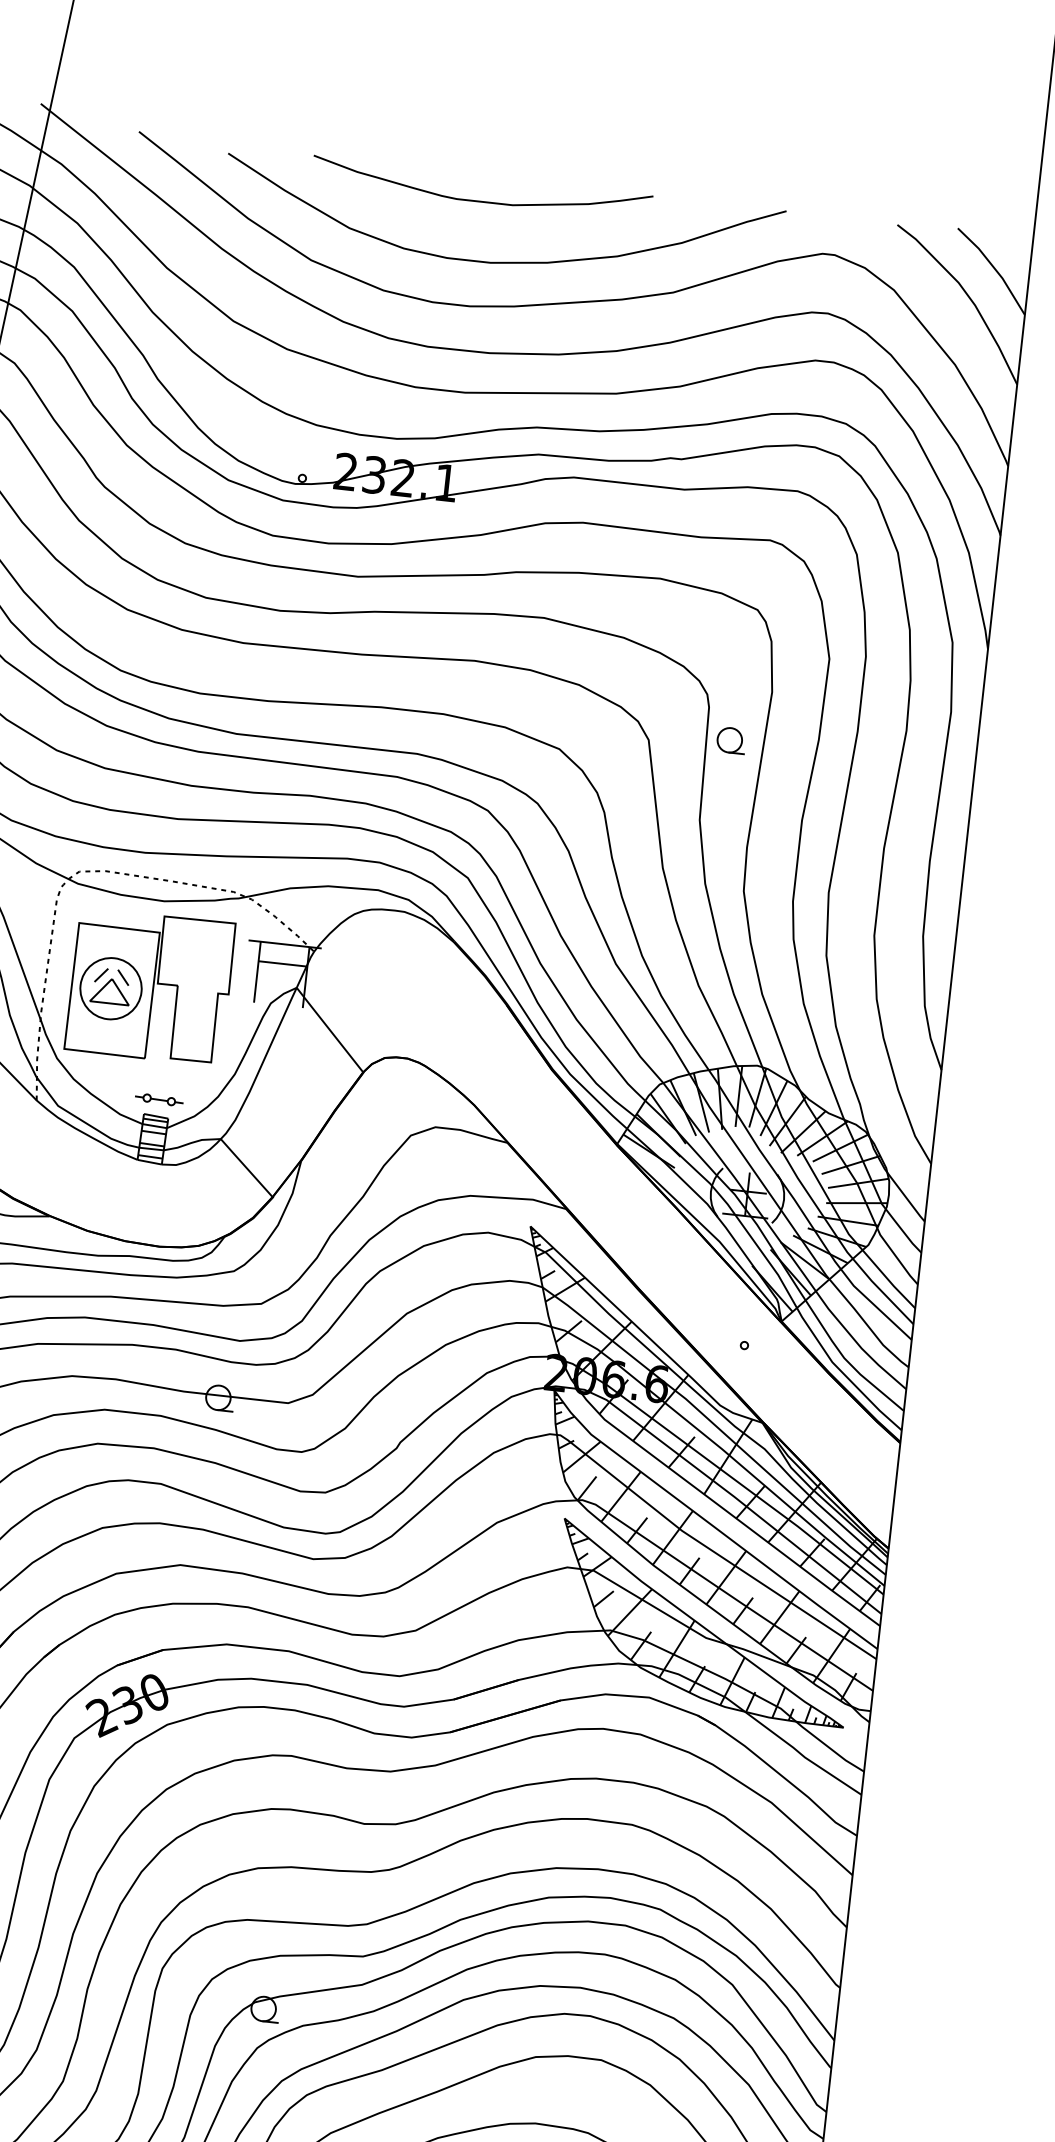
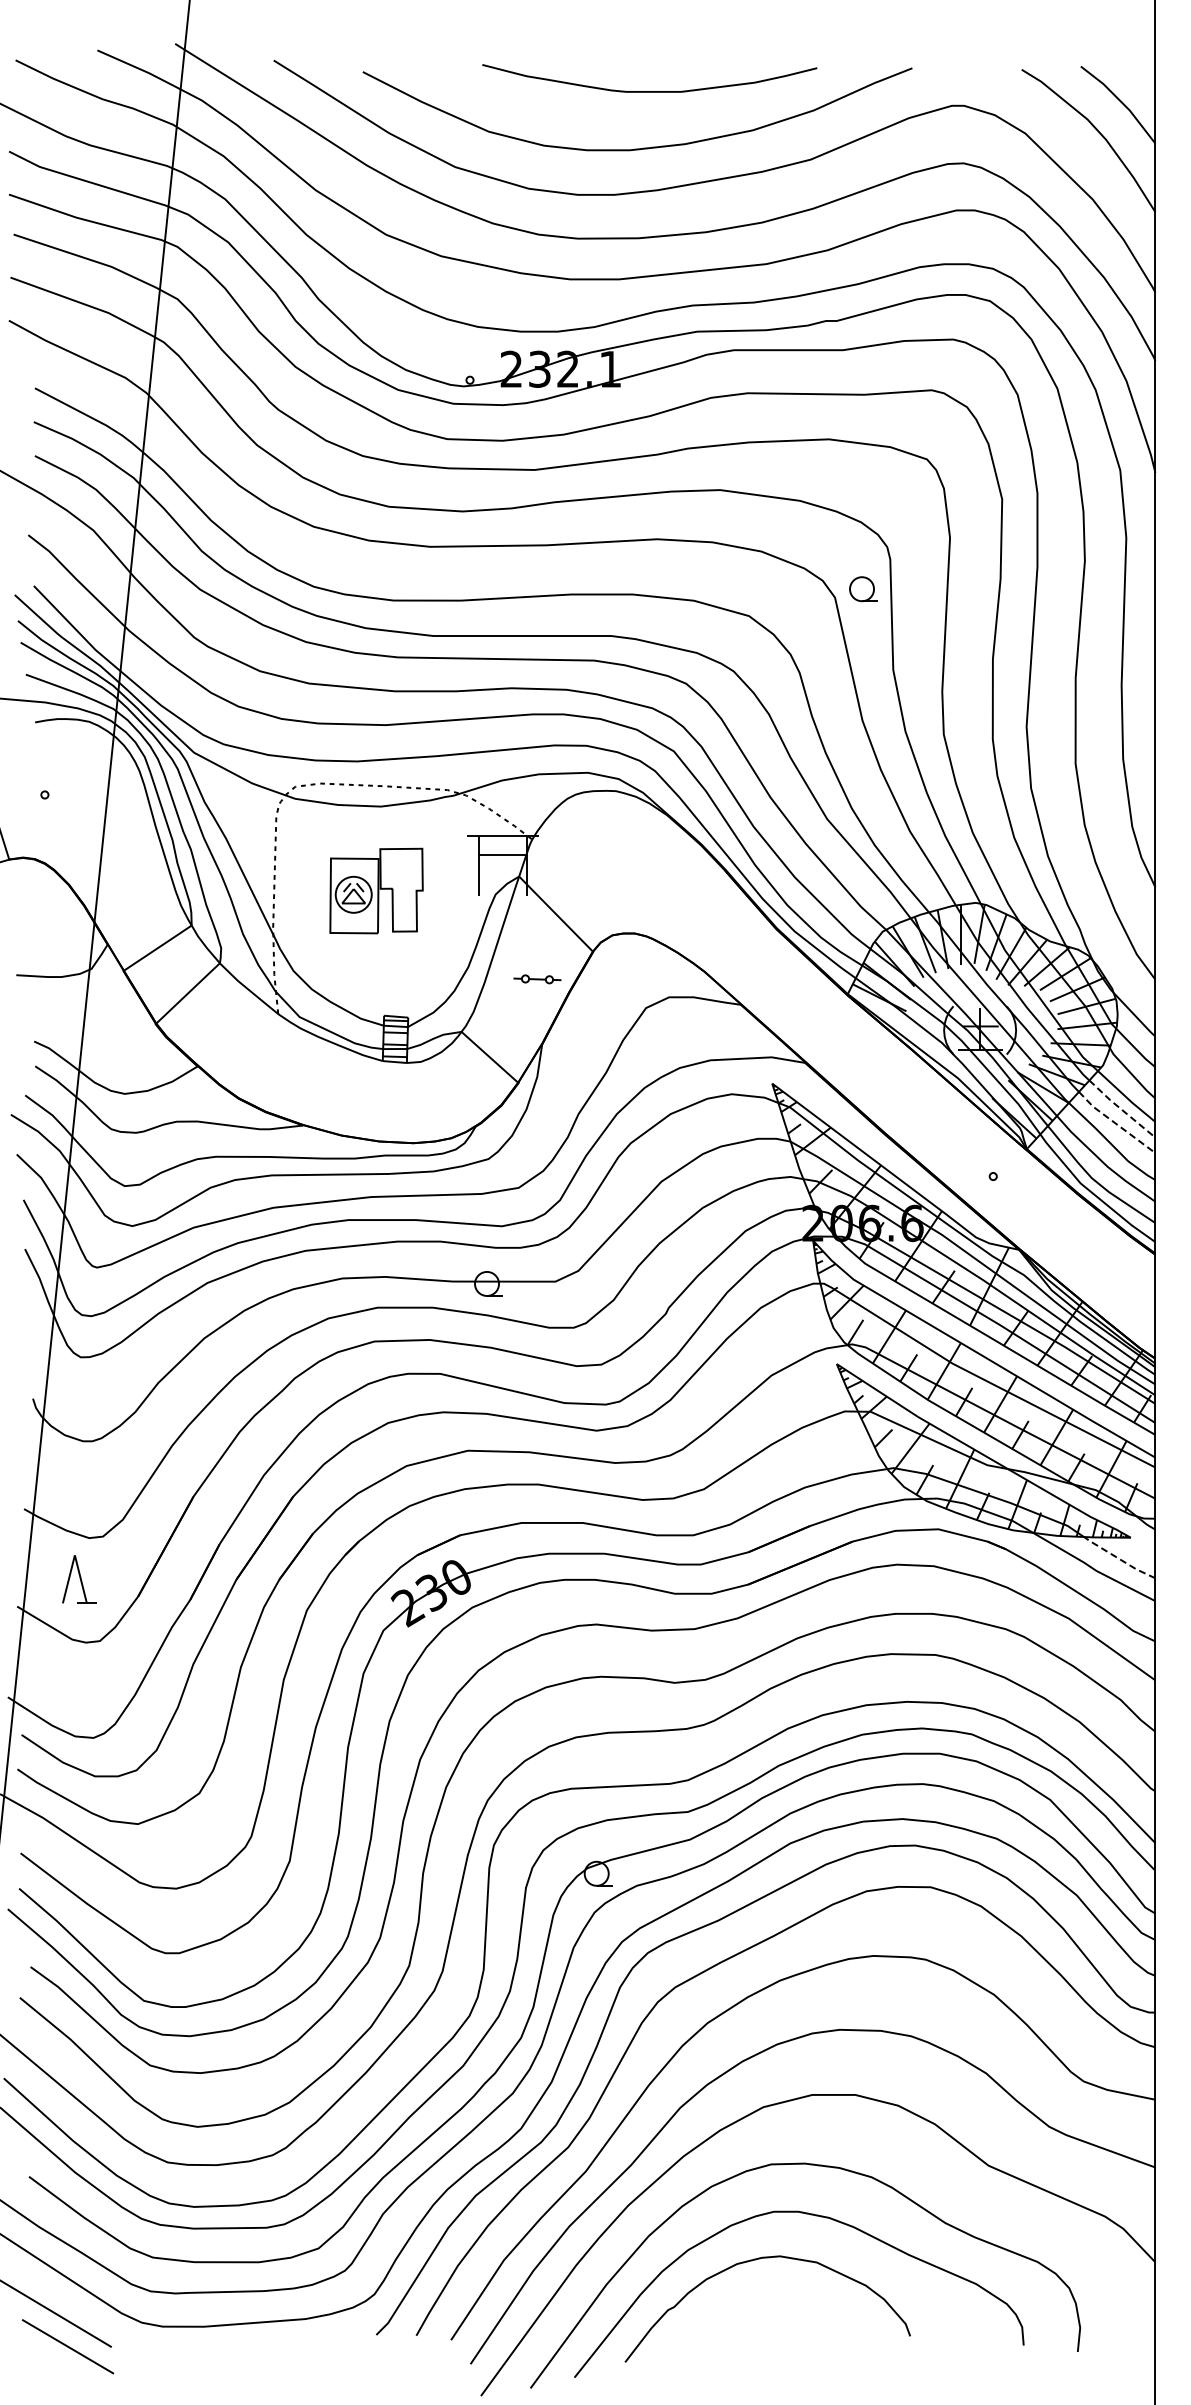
curve: (480, 201) -> (649, 91), moved
part: (731, 740) -> (863, 589), moved
part: (150, 985) -> (376, 890), size x0.6
part: (159, 1100) -> (537, 979), moved
line: (882, 1291) -> (1121, 1109), solid -> dashed
line: (874, 1305) -> (1115, 1123), solid -> dashed
line: (828, 1747) -> (1118, 1558), solid -> dashed

